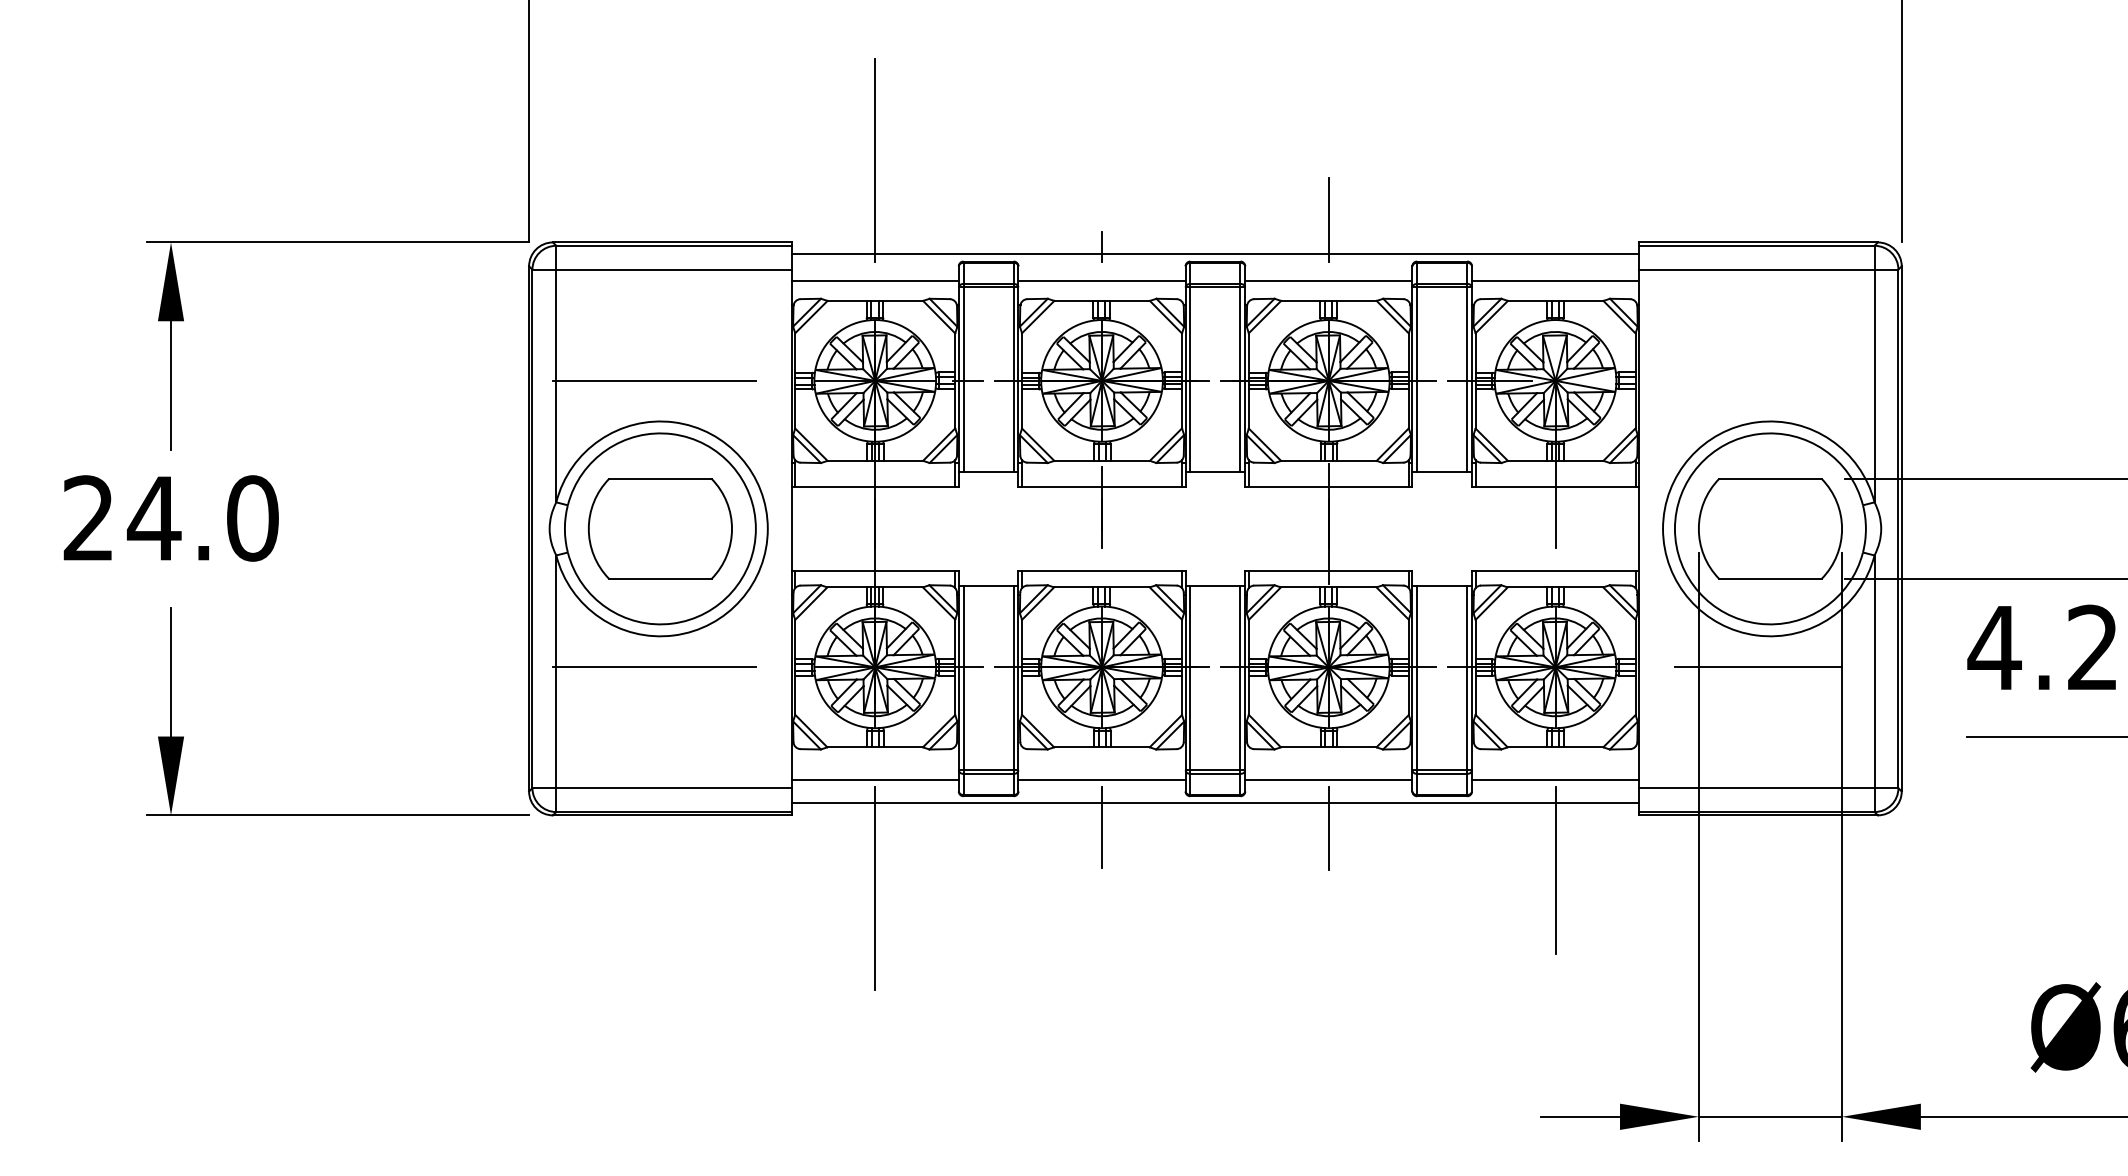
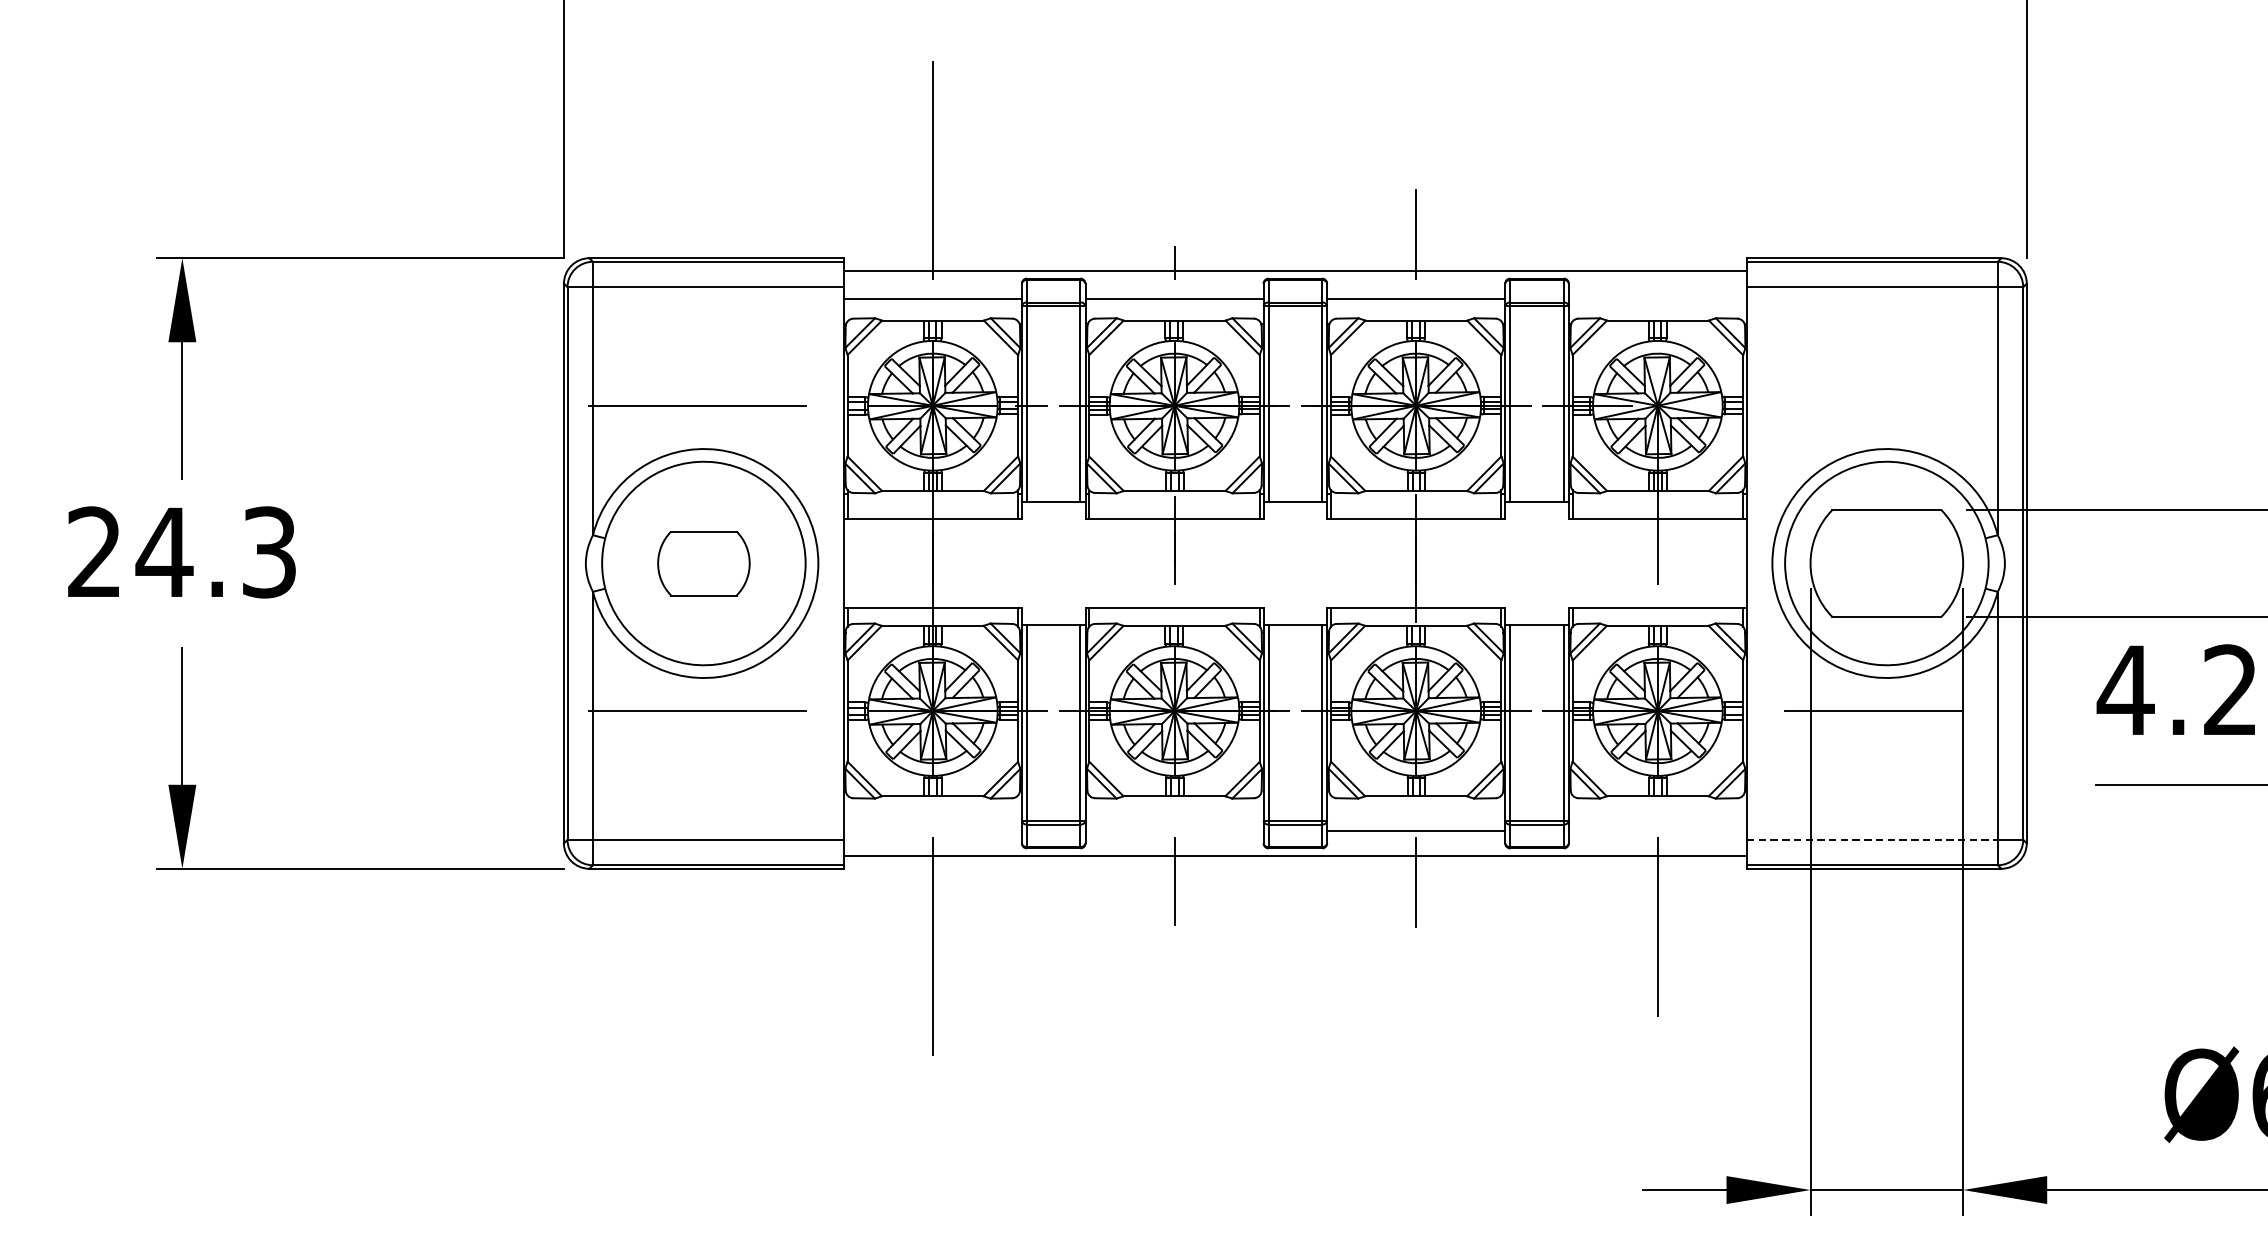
line: (1555, 280) -> (1657, 298), removed
text: (252, 518) -> (269, 552), 24.0 -> 24.3
part: (660, 528) -> (703, 563), size x0.6
line: (874, 779) -> (932, 830), removed
line: (1101, 779) -> (1173, 830), removed
line: (1555, 779) -> (1657, 830), removed
line: (1756, 788) -> (1871, 840), solid -> dashed

